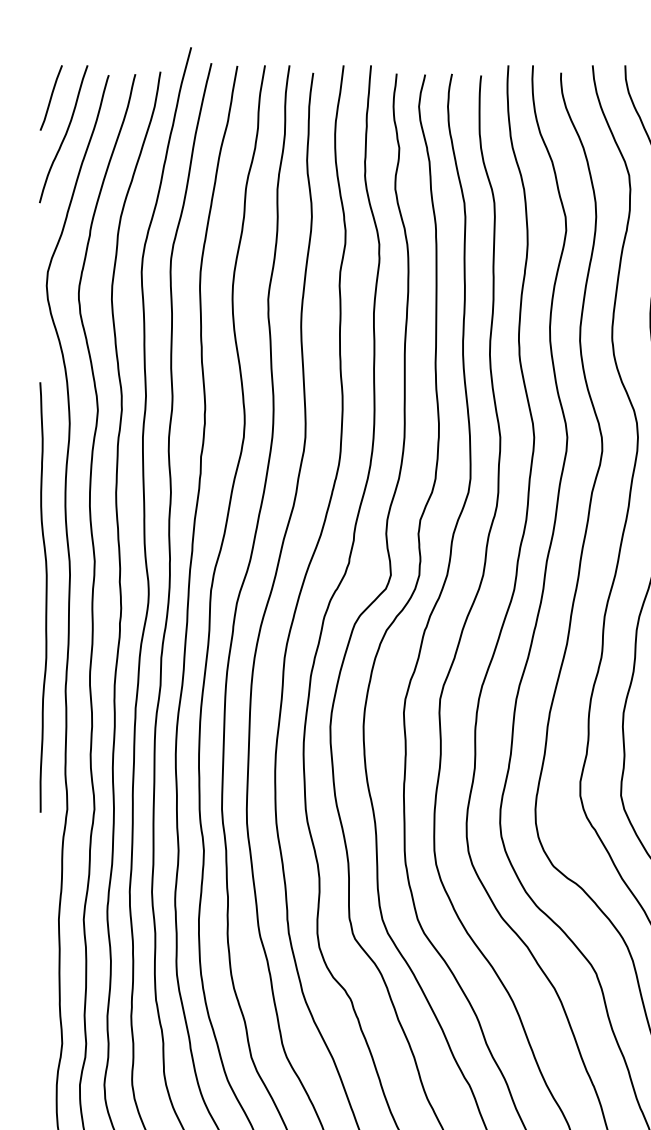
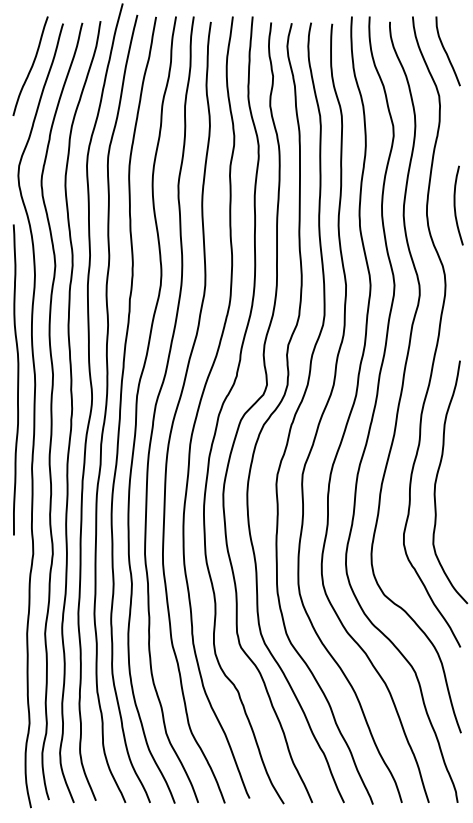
line: (51, 97) -> (21, 39), removed
curve: (45, 596) -> (17, 379), moved

